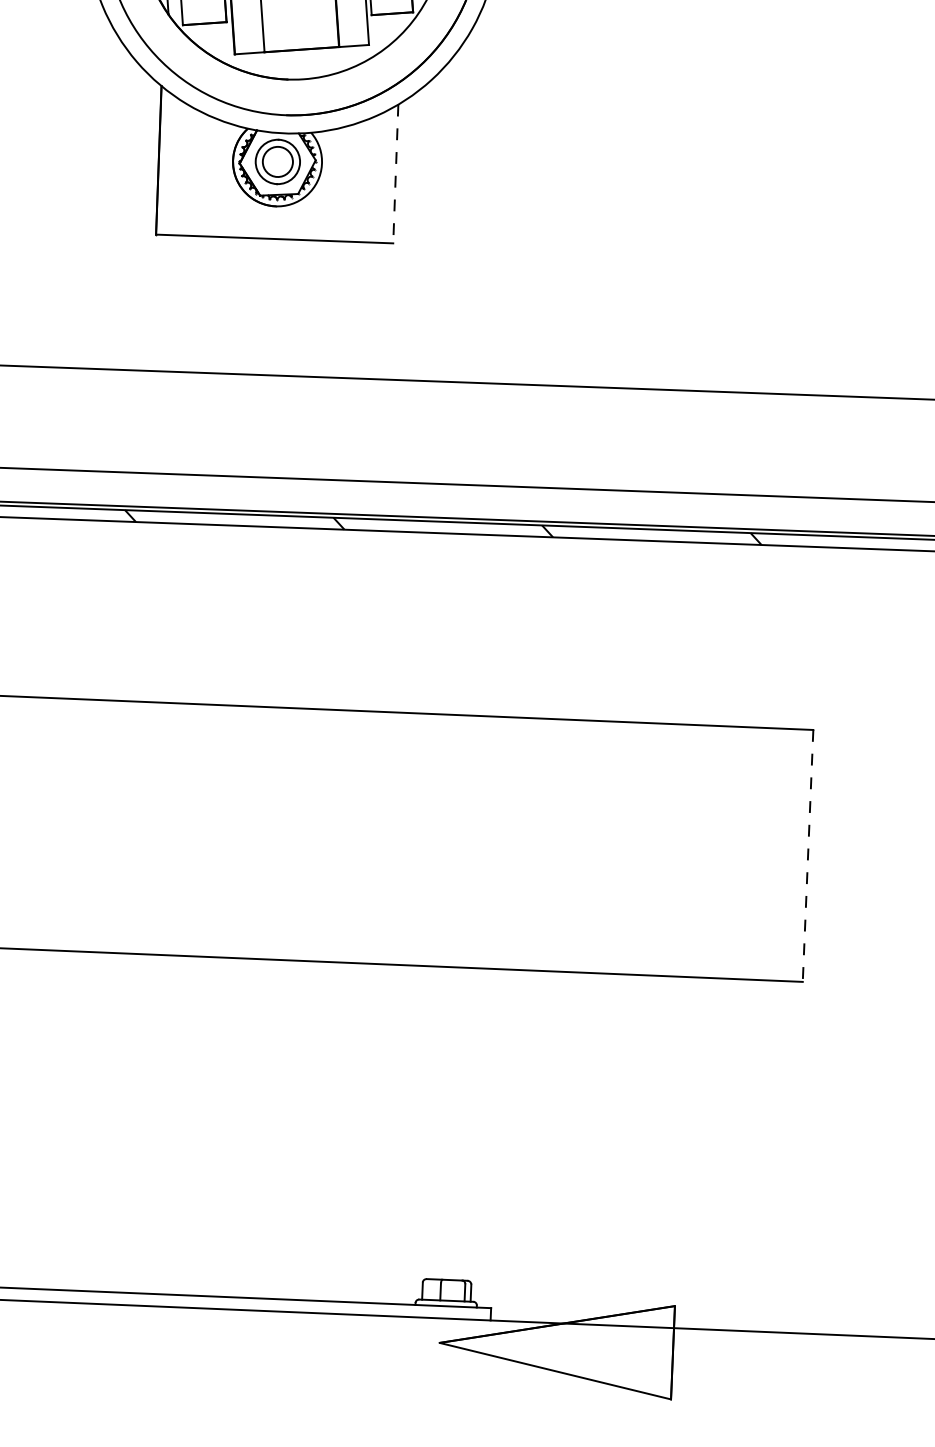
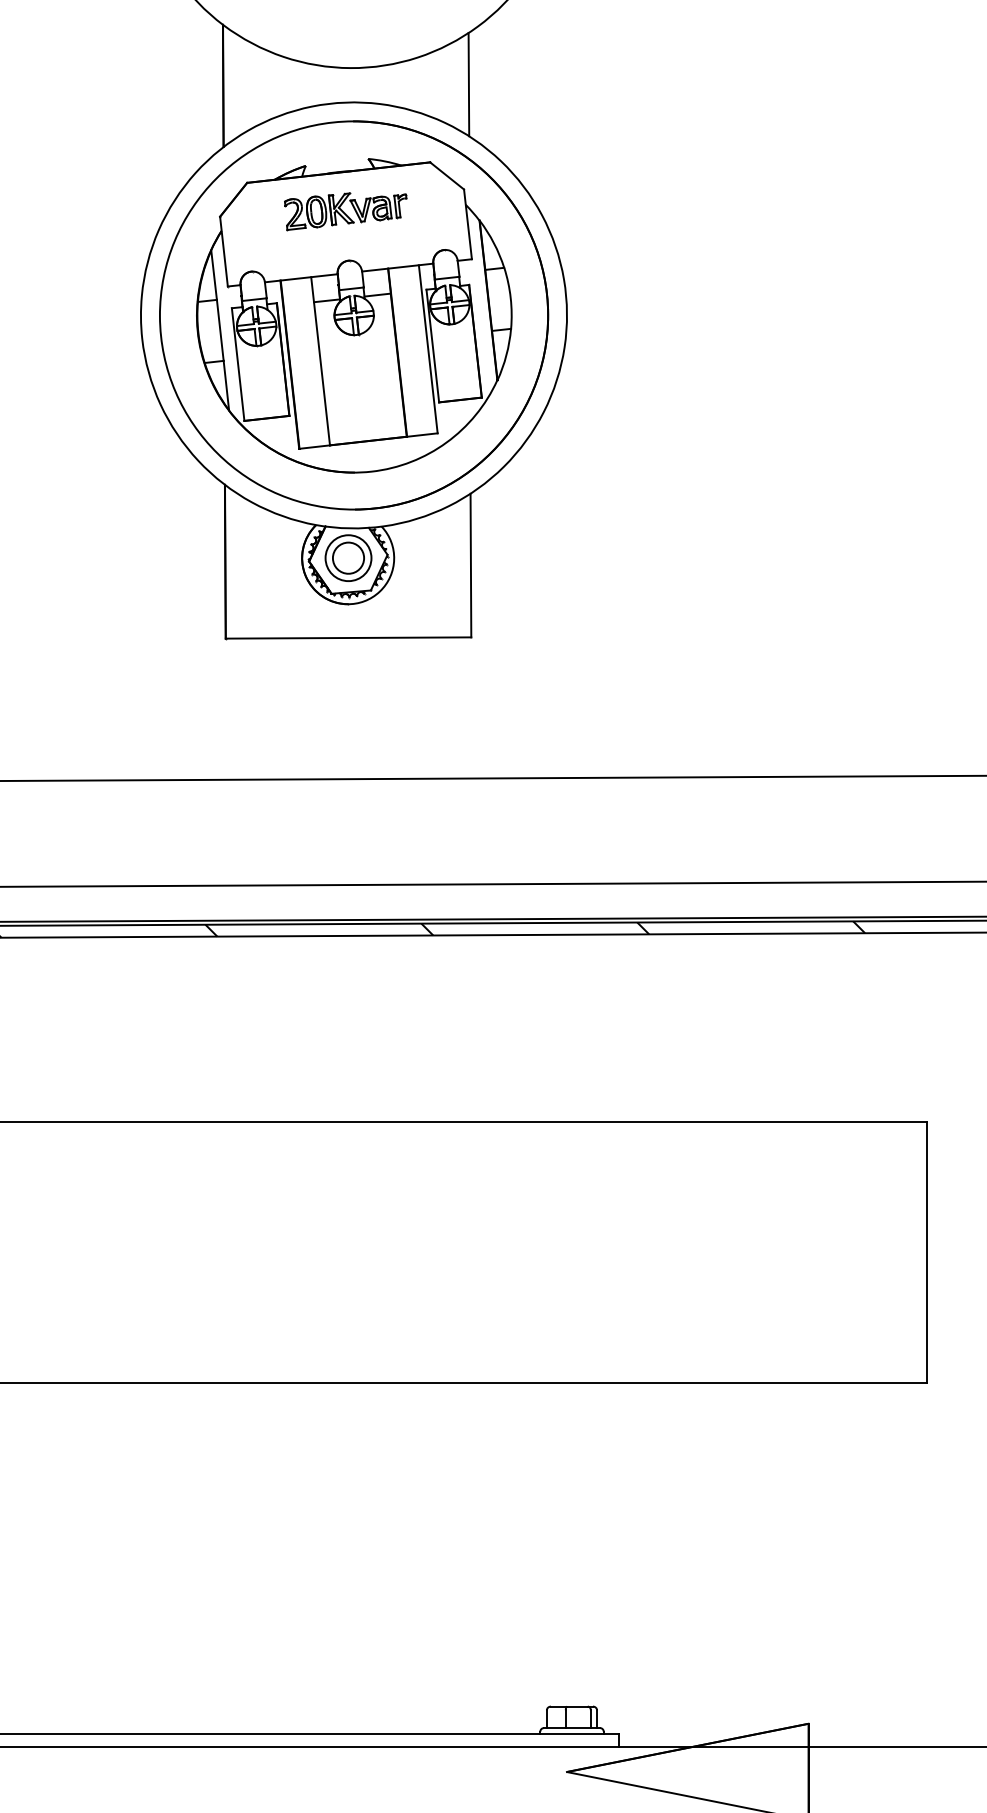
line: (395, 173) -> (470, 565), dashed -> solid
line: (807, 856) -> (926, 1253), dashed -> solid

